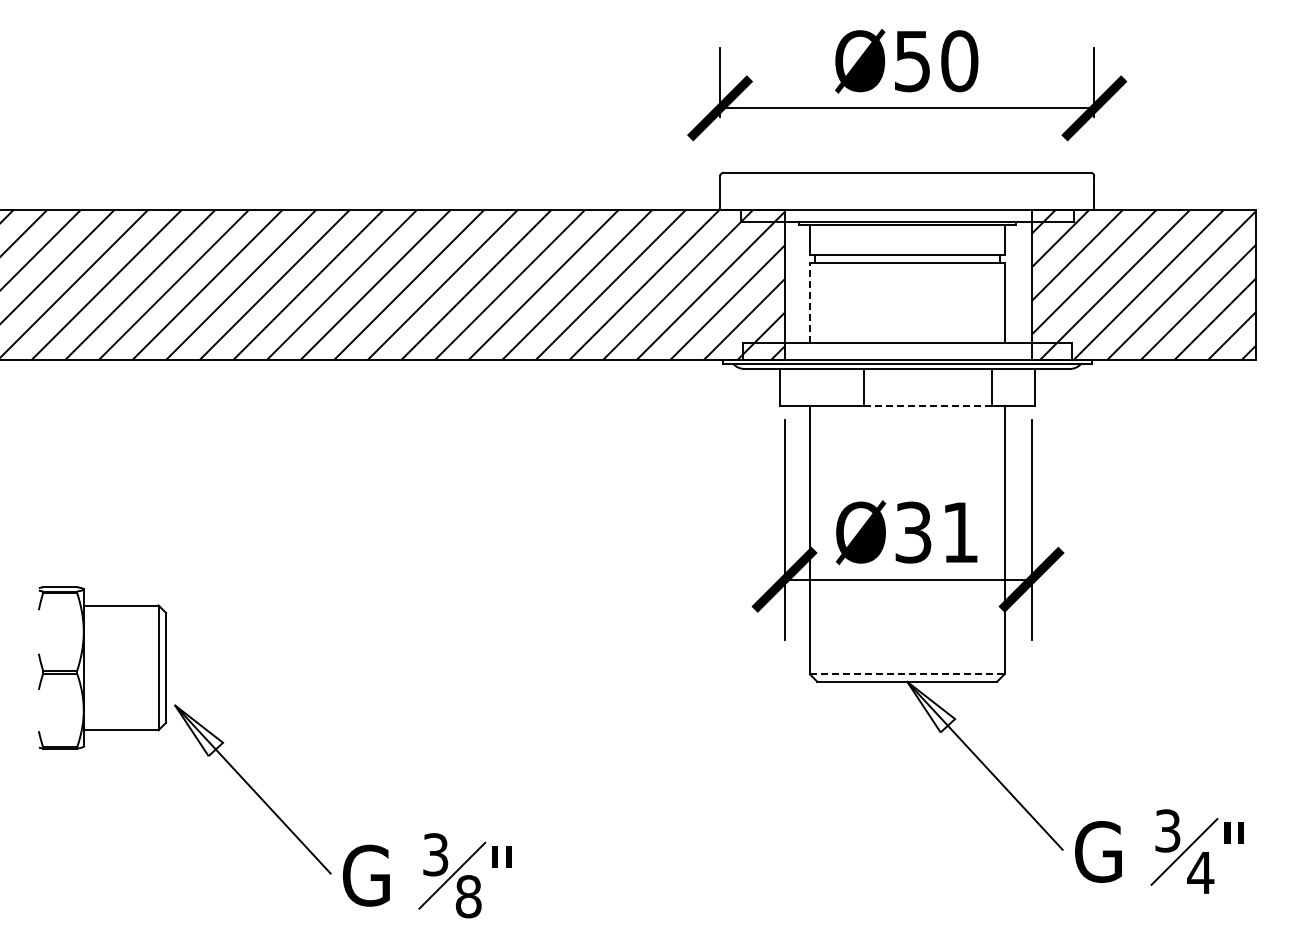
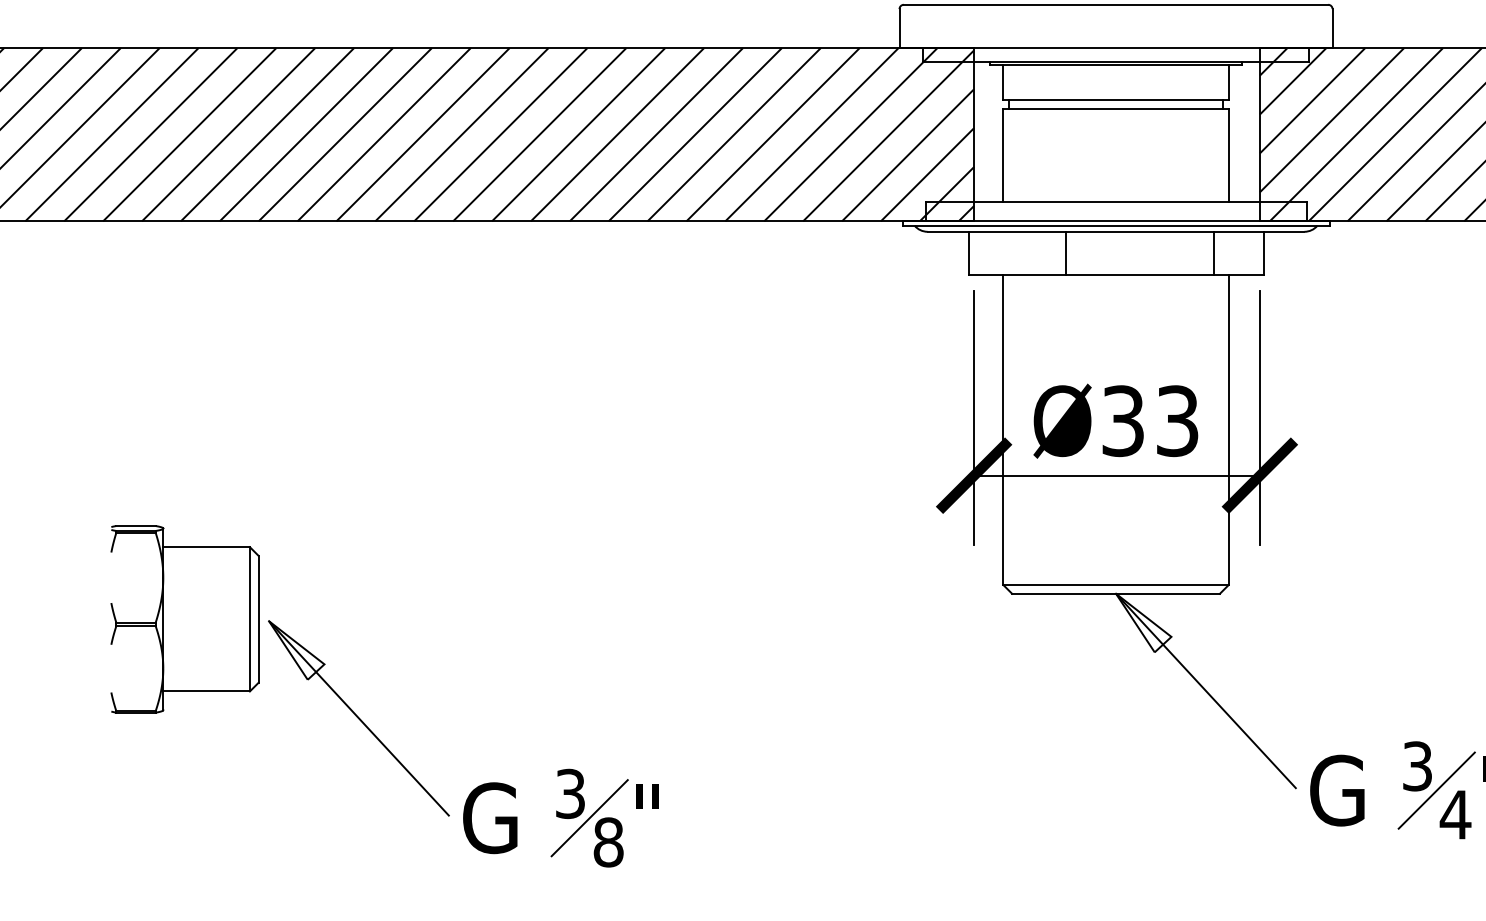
line: (809, 302) -> (1002, 154), dashed -> solid
line: (927, 406) -> (1139, 275), dashed -> solid
text: (960, 532) -> (1177, 421), Ø31 -> Ø33
part: (102, 667) -> (184, 618), moved
line: (907, 674) -> (1116, 585), dashed -> solid

